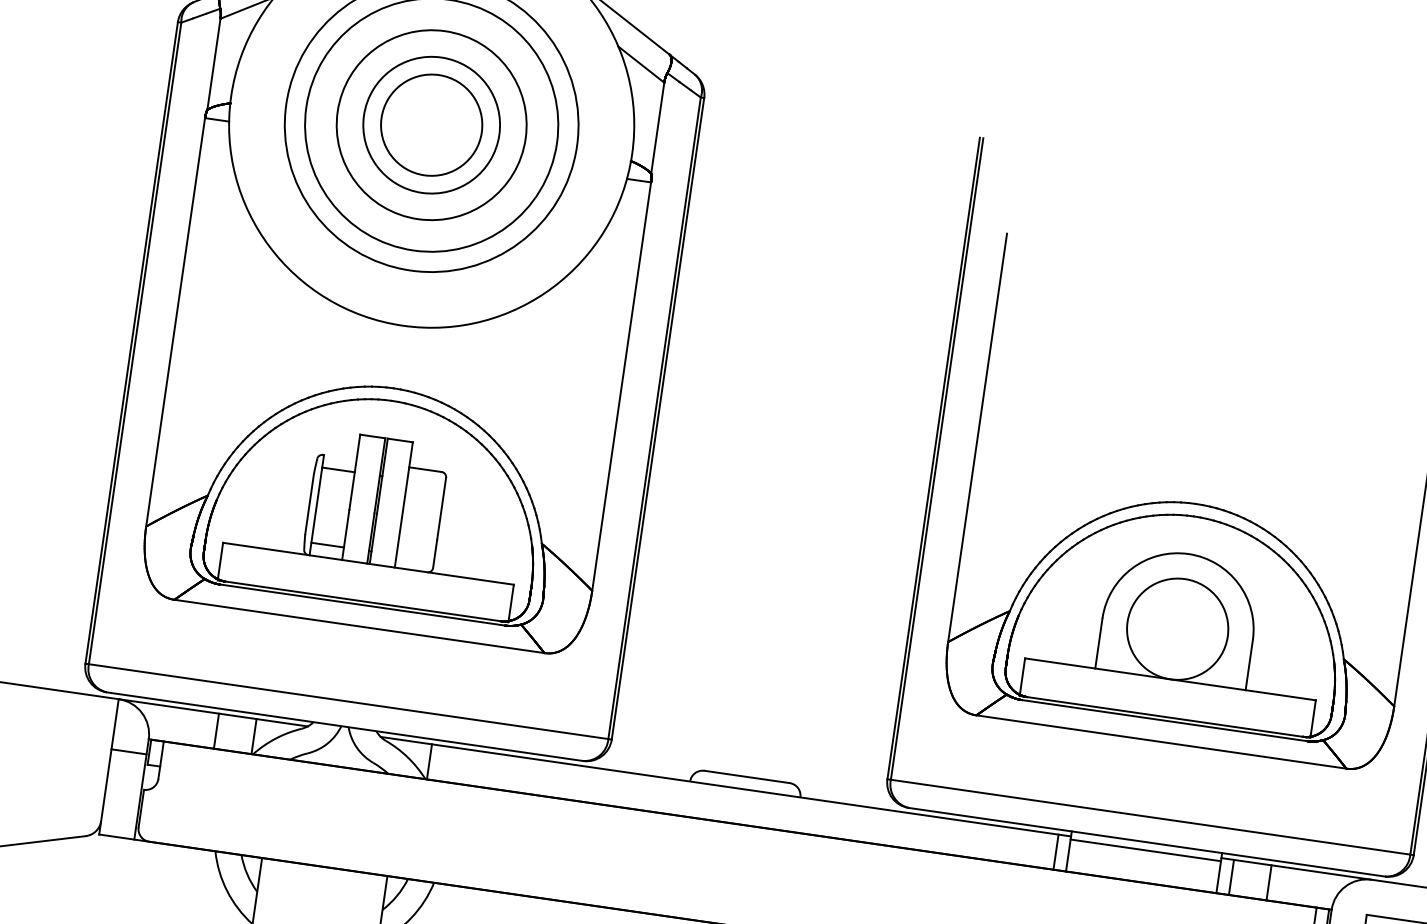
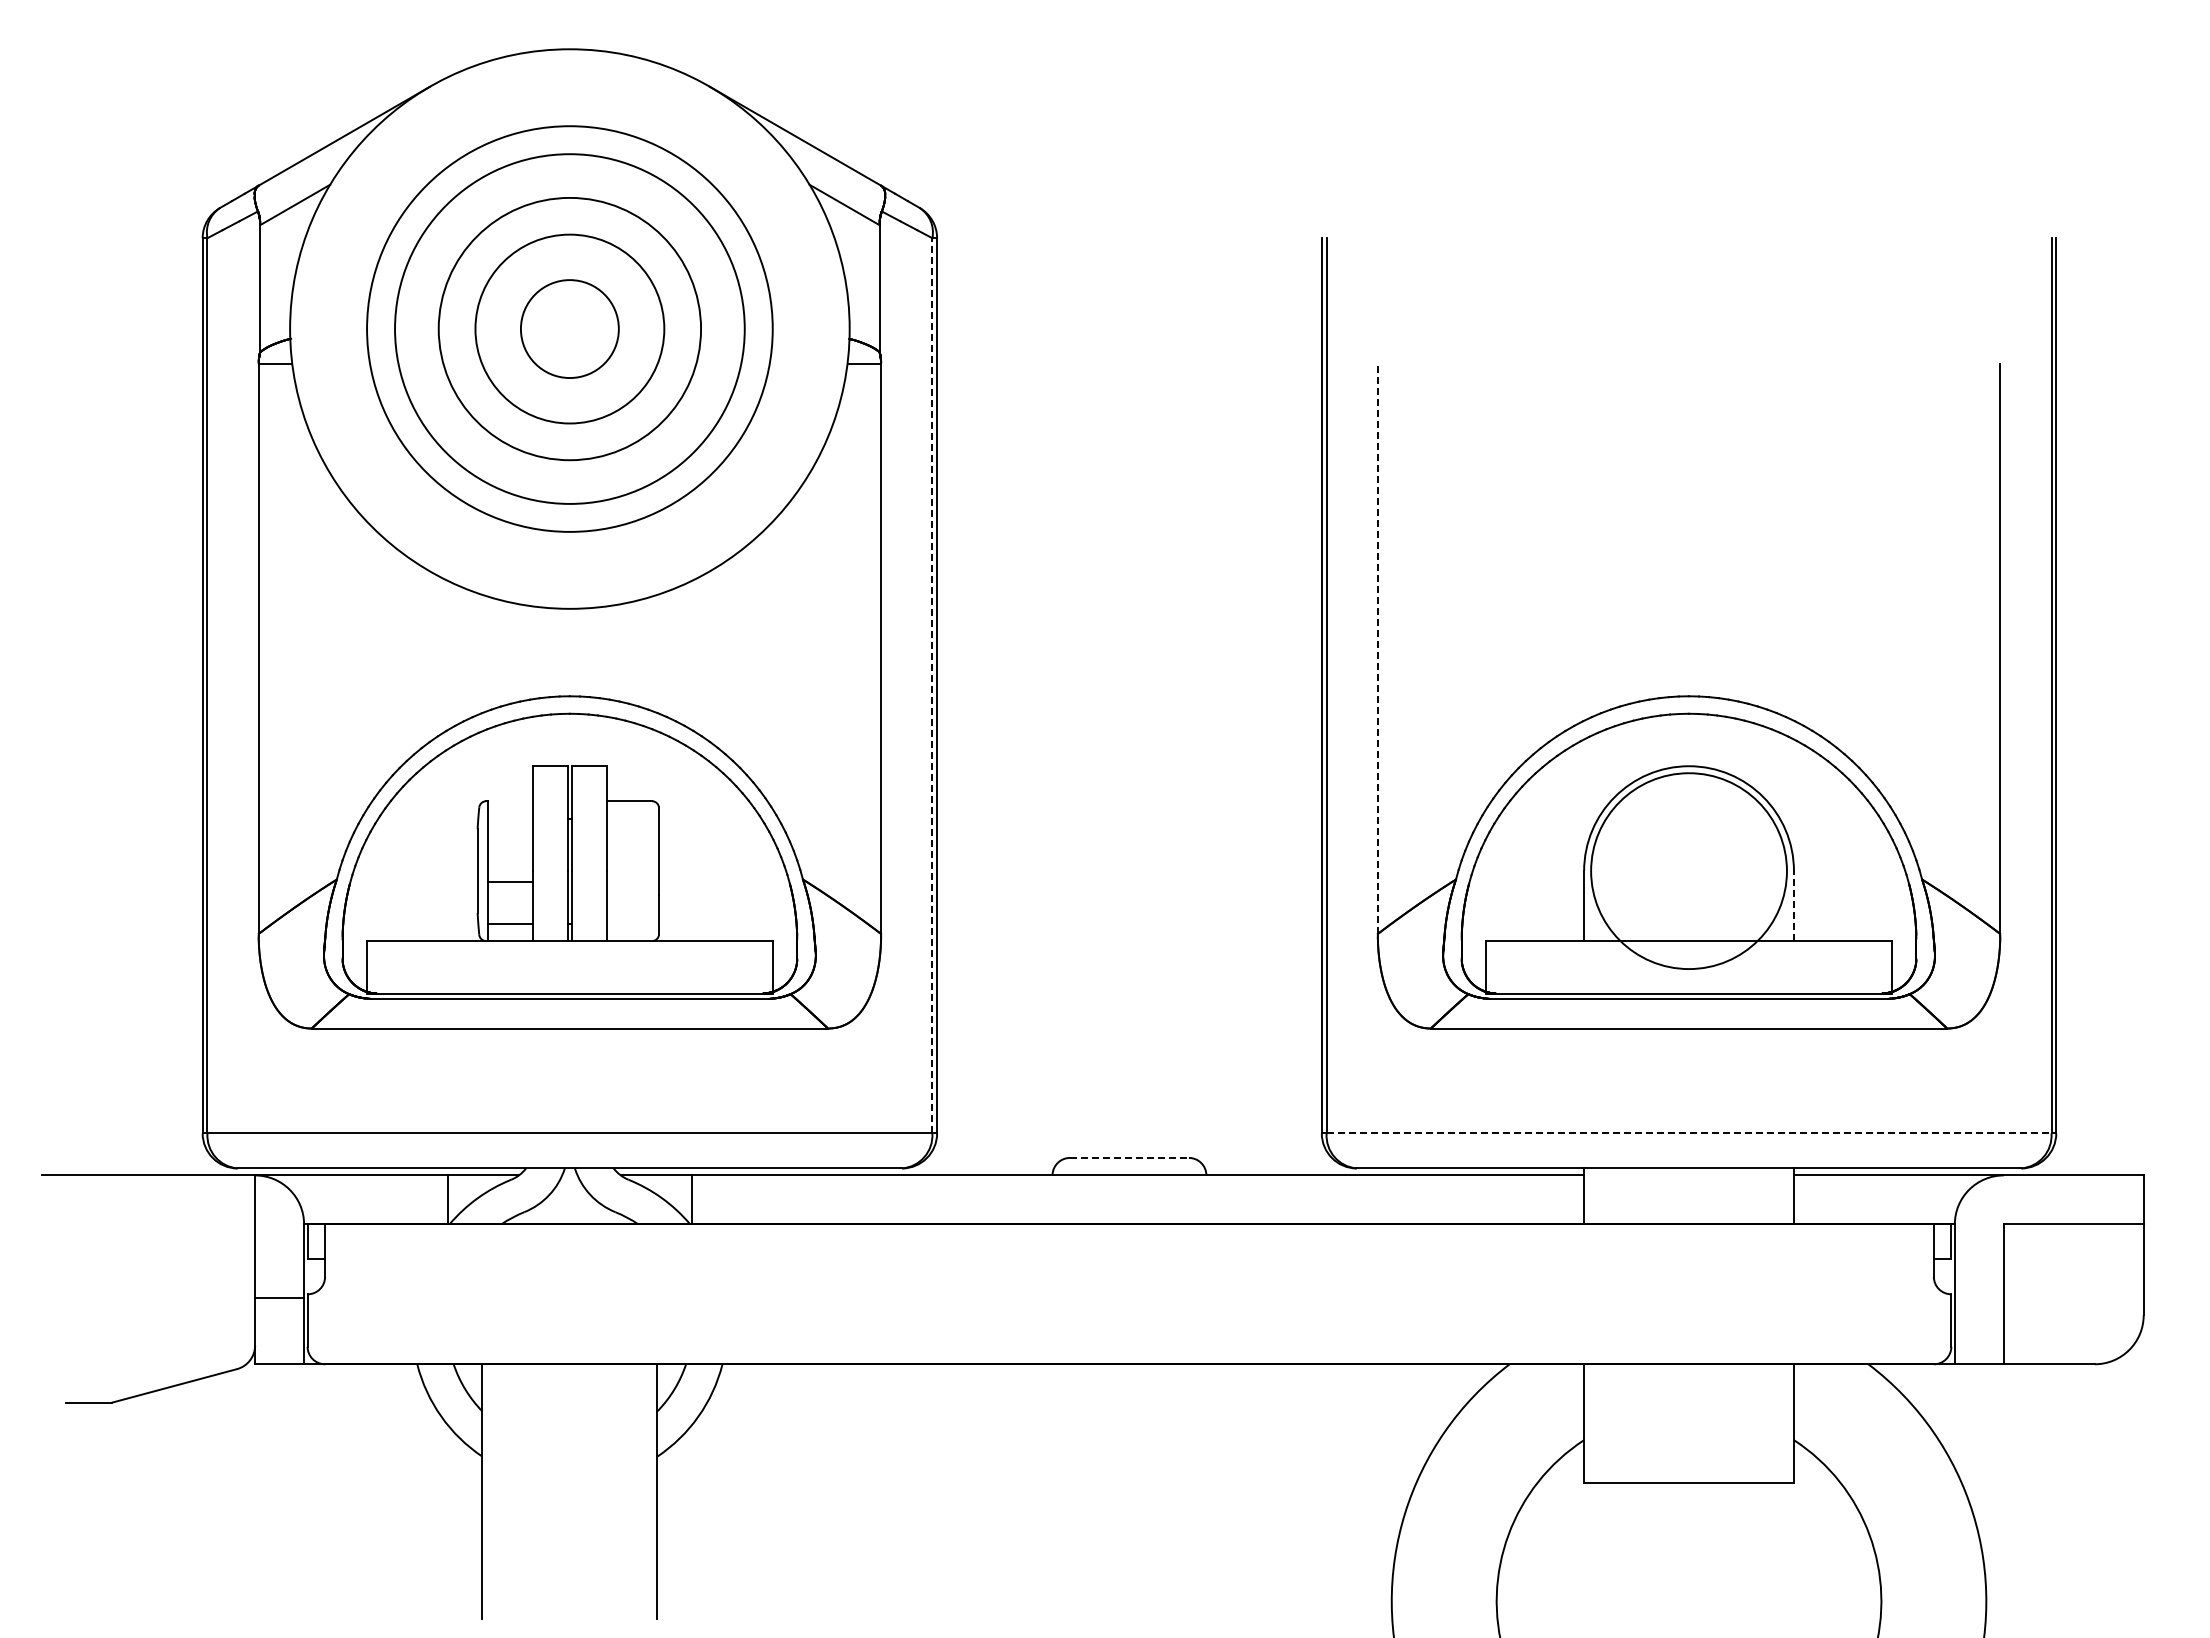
circle: (431, 125) -> (569, 329), size x0.7
line: (654, 418) -> (932, 685), solid -> dashed
line: (977, 438) -> (1377, 649), solid -> dashed
line: (338, 469) -> (510, 881), moved
circle: (1177, 629) -> (1688, 871), size x1.4
line: (1248, 665) -> (1793, 906), solid -> dashed
line: (216, 730) -> (395, 1199), removed
line: (128, 751) -> (279, 1298), moved
line: (747, 776) -> (1129, 1157), solid -> dashed
line: (1150, 817) -> (1689, 1133), solid -> dashed
line: (1145, 850) -> (1688, 1179), removed
line: (1055, 851) -> (1566, 1199), removed
line: (1231, 877) -> (1811, 1199), removed
line: (1268, 882) -> (1863, 1199), removed

